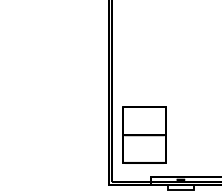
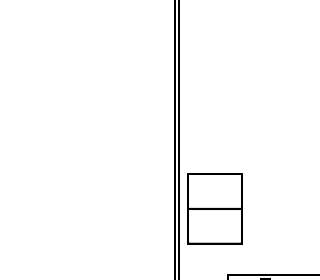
part: (144, 134) -> (214, 208), moved

